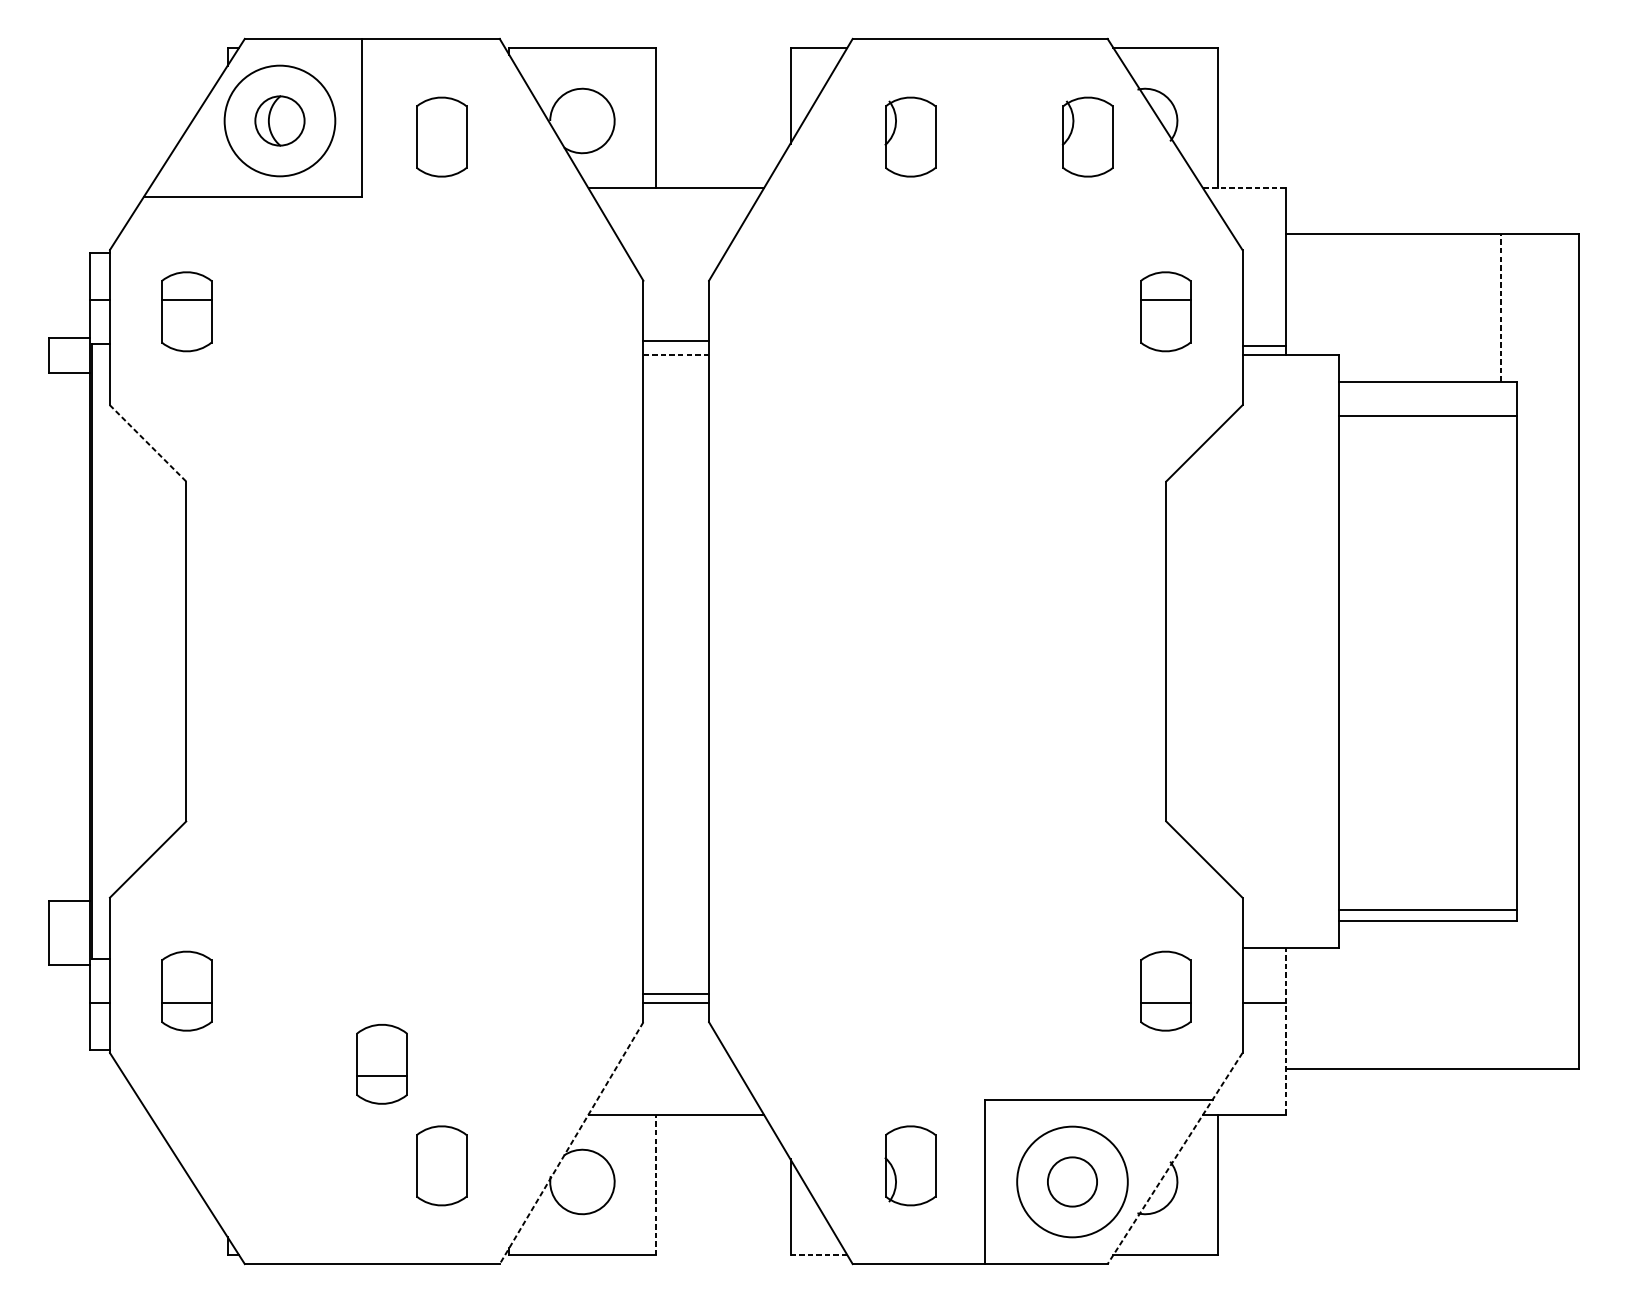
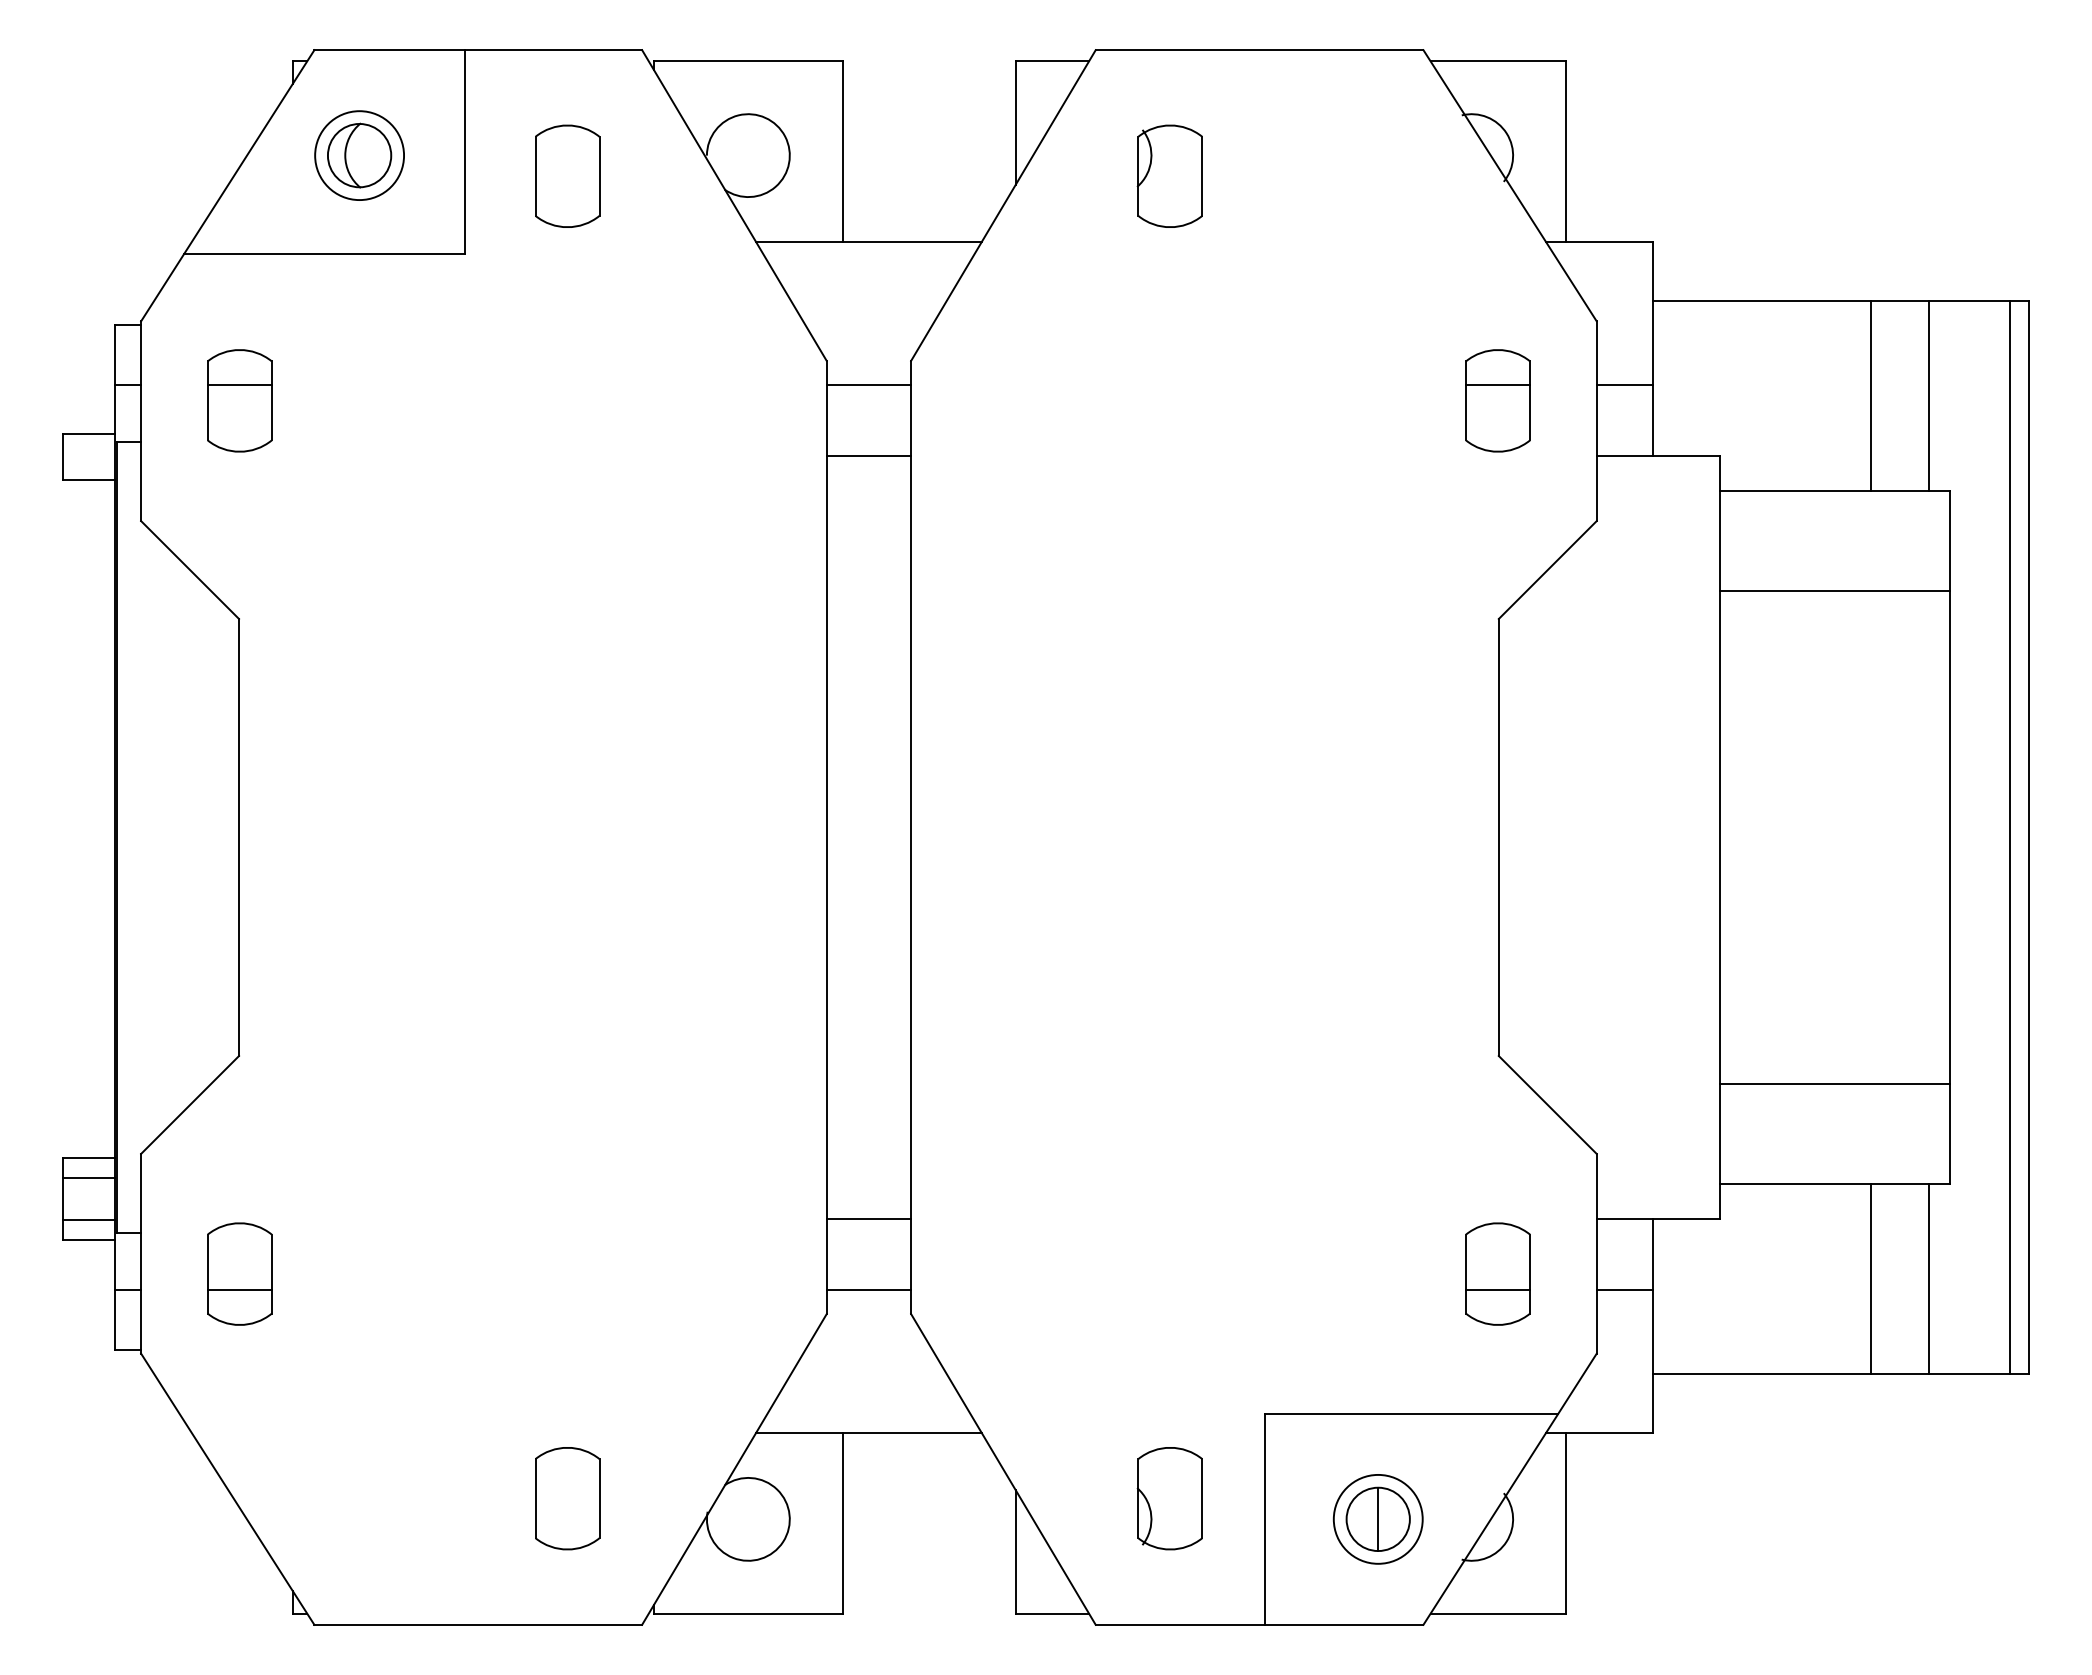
circle: (279, 120) -> (359, 155), size x0.62
part: (1087, 136) -> (1397, 175), removed
line: (1243, 188) -> (1598, 242), dashed -> solid
line: (1456, 307) -> (1871, 395), added
line: (1501, 307) -> (1929, 395), dashed -> solid
line: (675, 341) -> (868, 385), moved
line: (1264, 346) -> (1624, 385), moved
line: (675, 354) -> (868, 455), dashed -> solid
line: (1428, 415) -> (1835, 590), moved
line: (147, 442) -> (189, 569), dashed -> solid
line: (1564, 651) -> (2010, 837), added
line: (1428, 909) -> (1835, 1084), moved
line: (69, 916) -> (88, 1178), added
line: (69, 948) -> (88, 1219), added
line: (675, 993) -> (868, 1219), moved
line: (1456, 995) -> (1871, 1279), added
line: (1501, 995) -> (1929, 1279), added
line: (1285, 1031) -> (1652, 1325), dashed -> solid
part: (381, 1063) -> (490, 1367), removed
line: (571, 1143) -> (734, 1469), dashed -> solid
line: (1175, 1158) -> (1510, 1489), dashed -> solid
circle: (1071, 1181) -> (1377, 1518), size x0.62
line: (1071, 1182) -> (1377, 1519), added
line: (655, 1184) -> (842, 1522), dashed -> solid
line: (819, 1255) -> (1052, 1613), dashed -> solid

